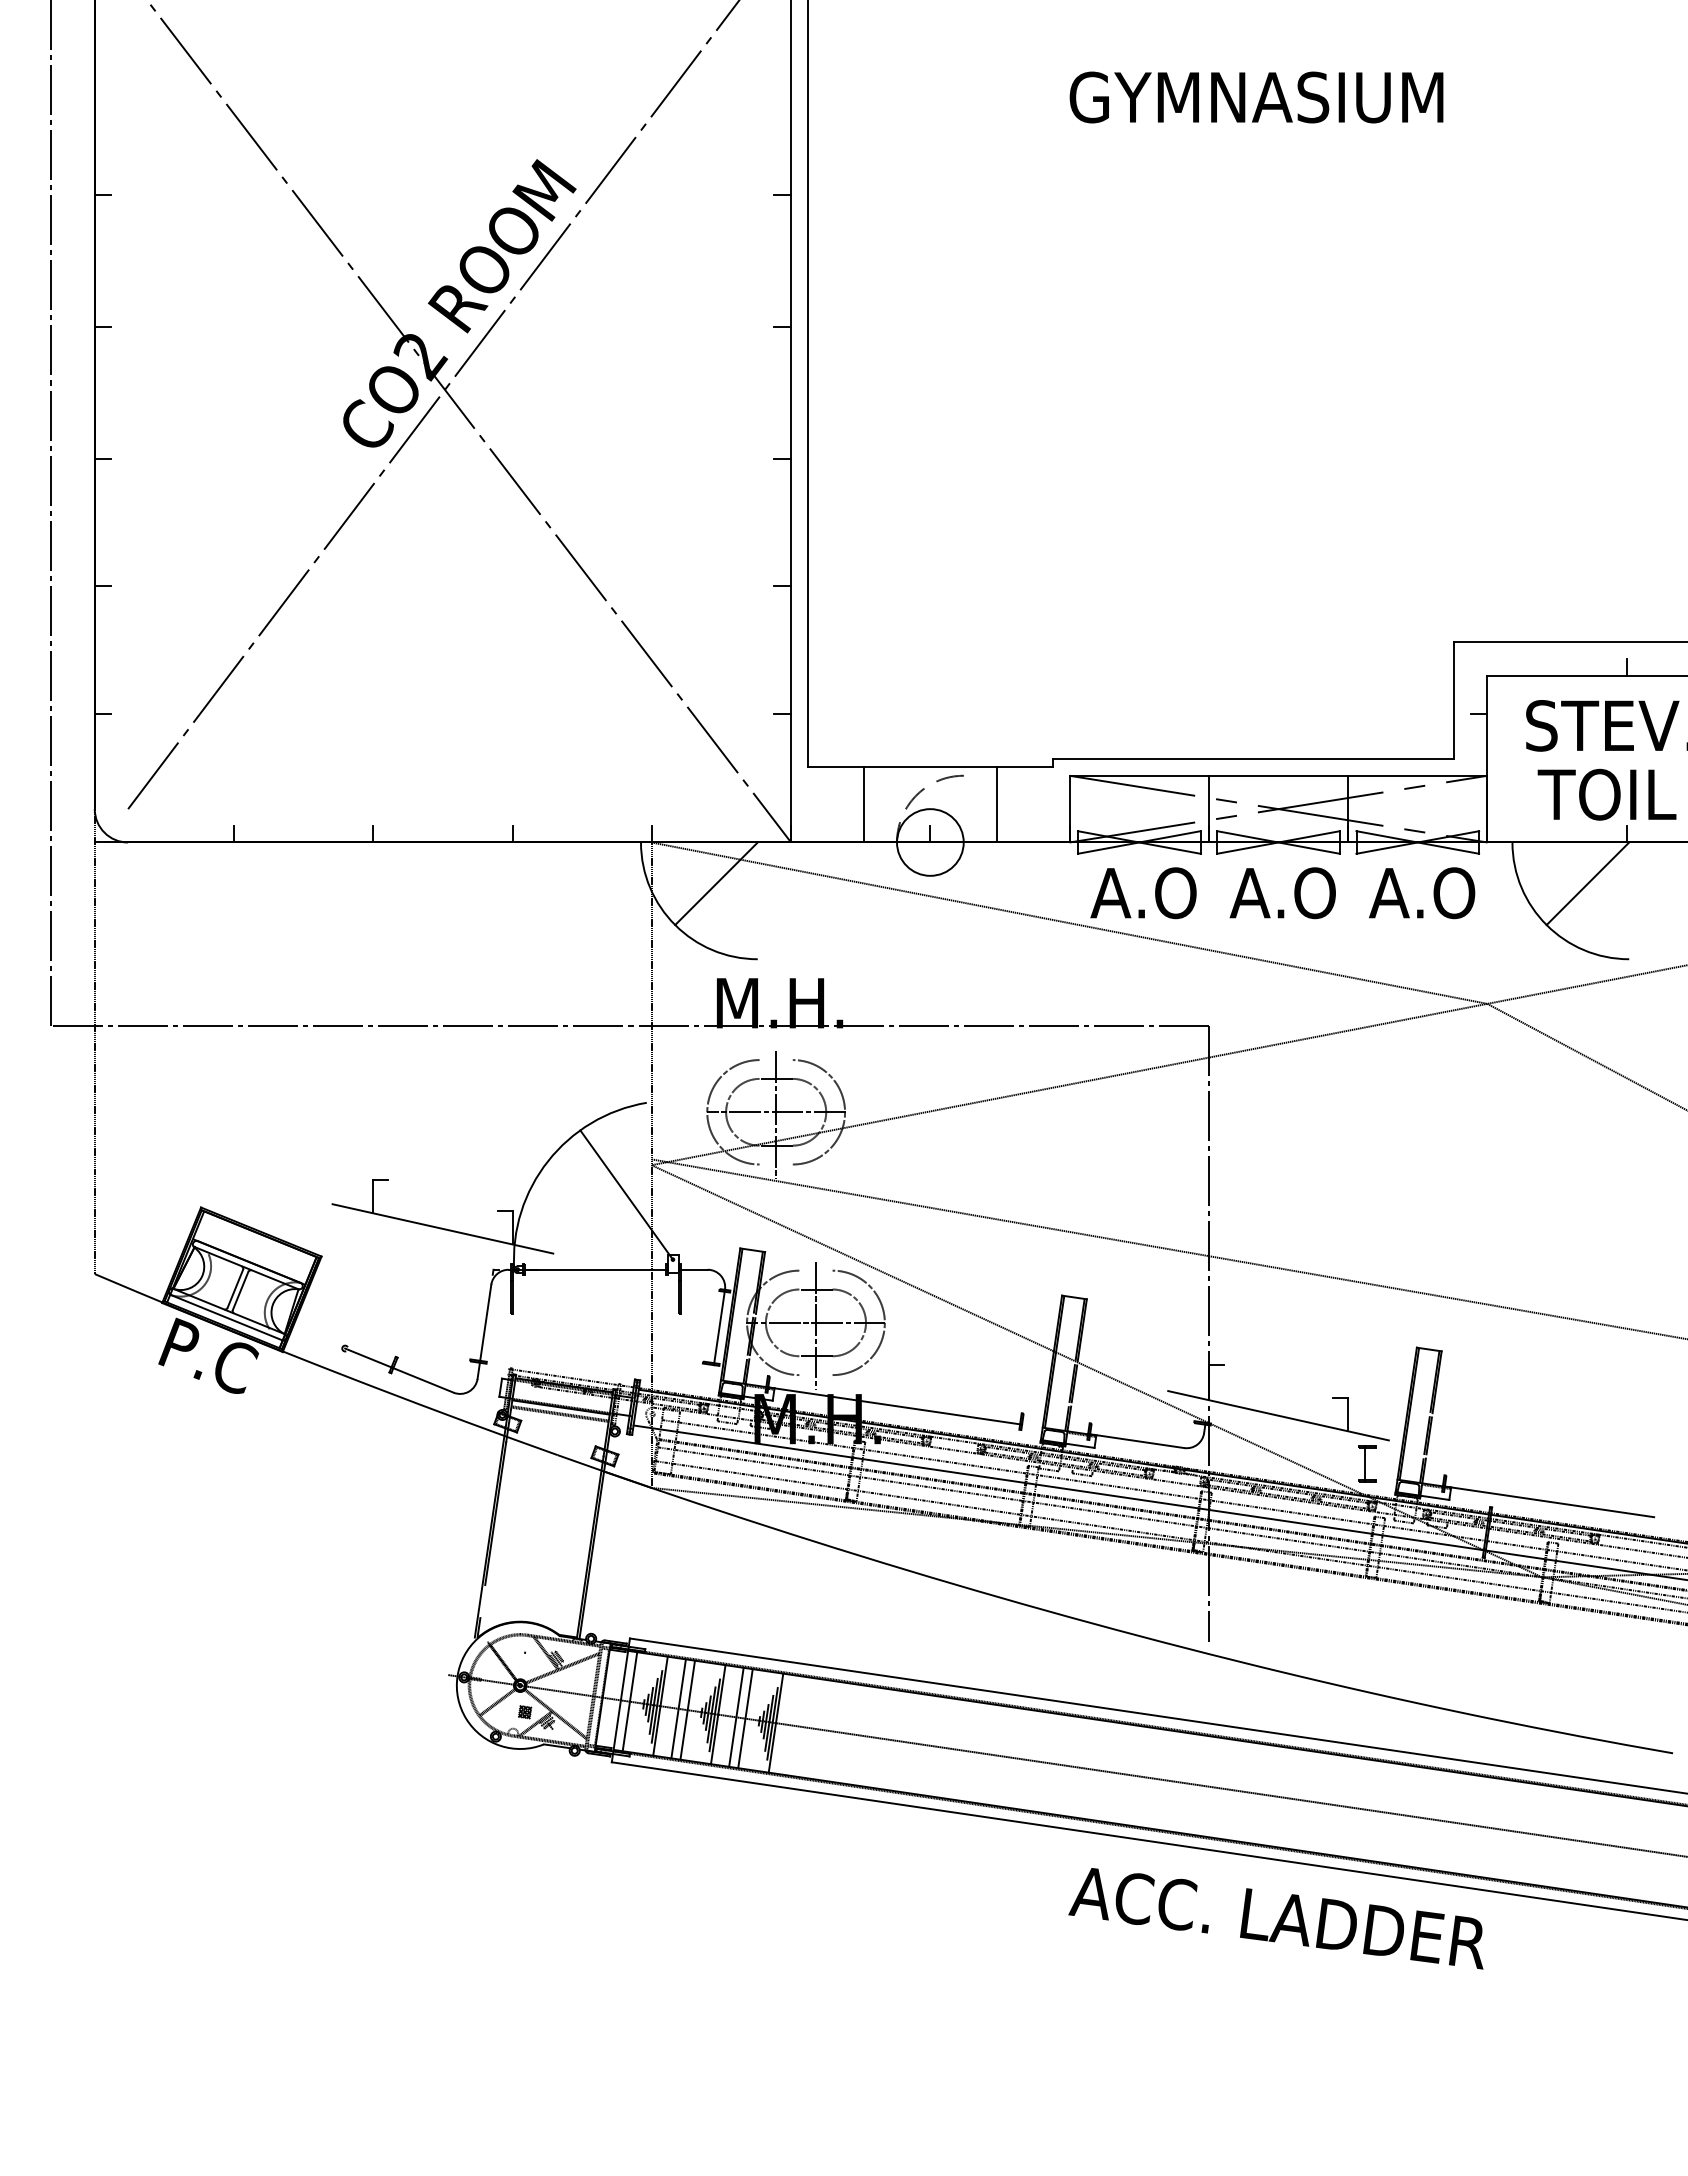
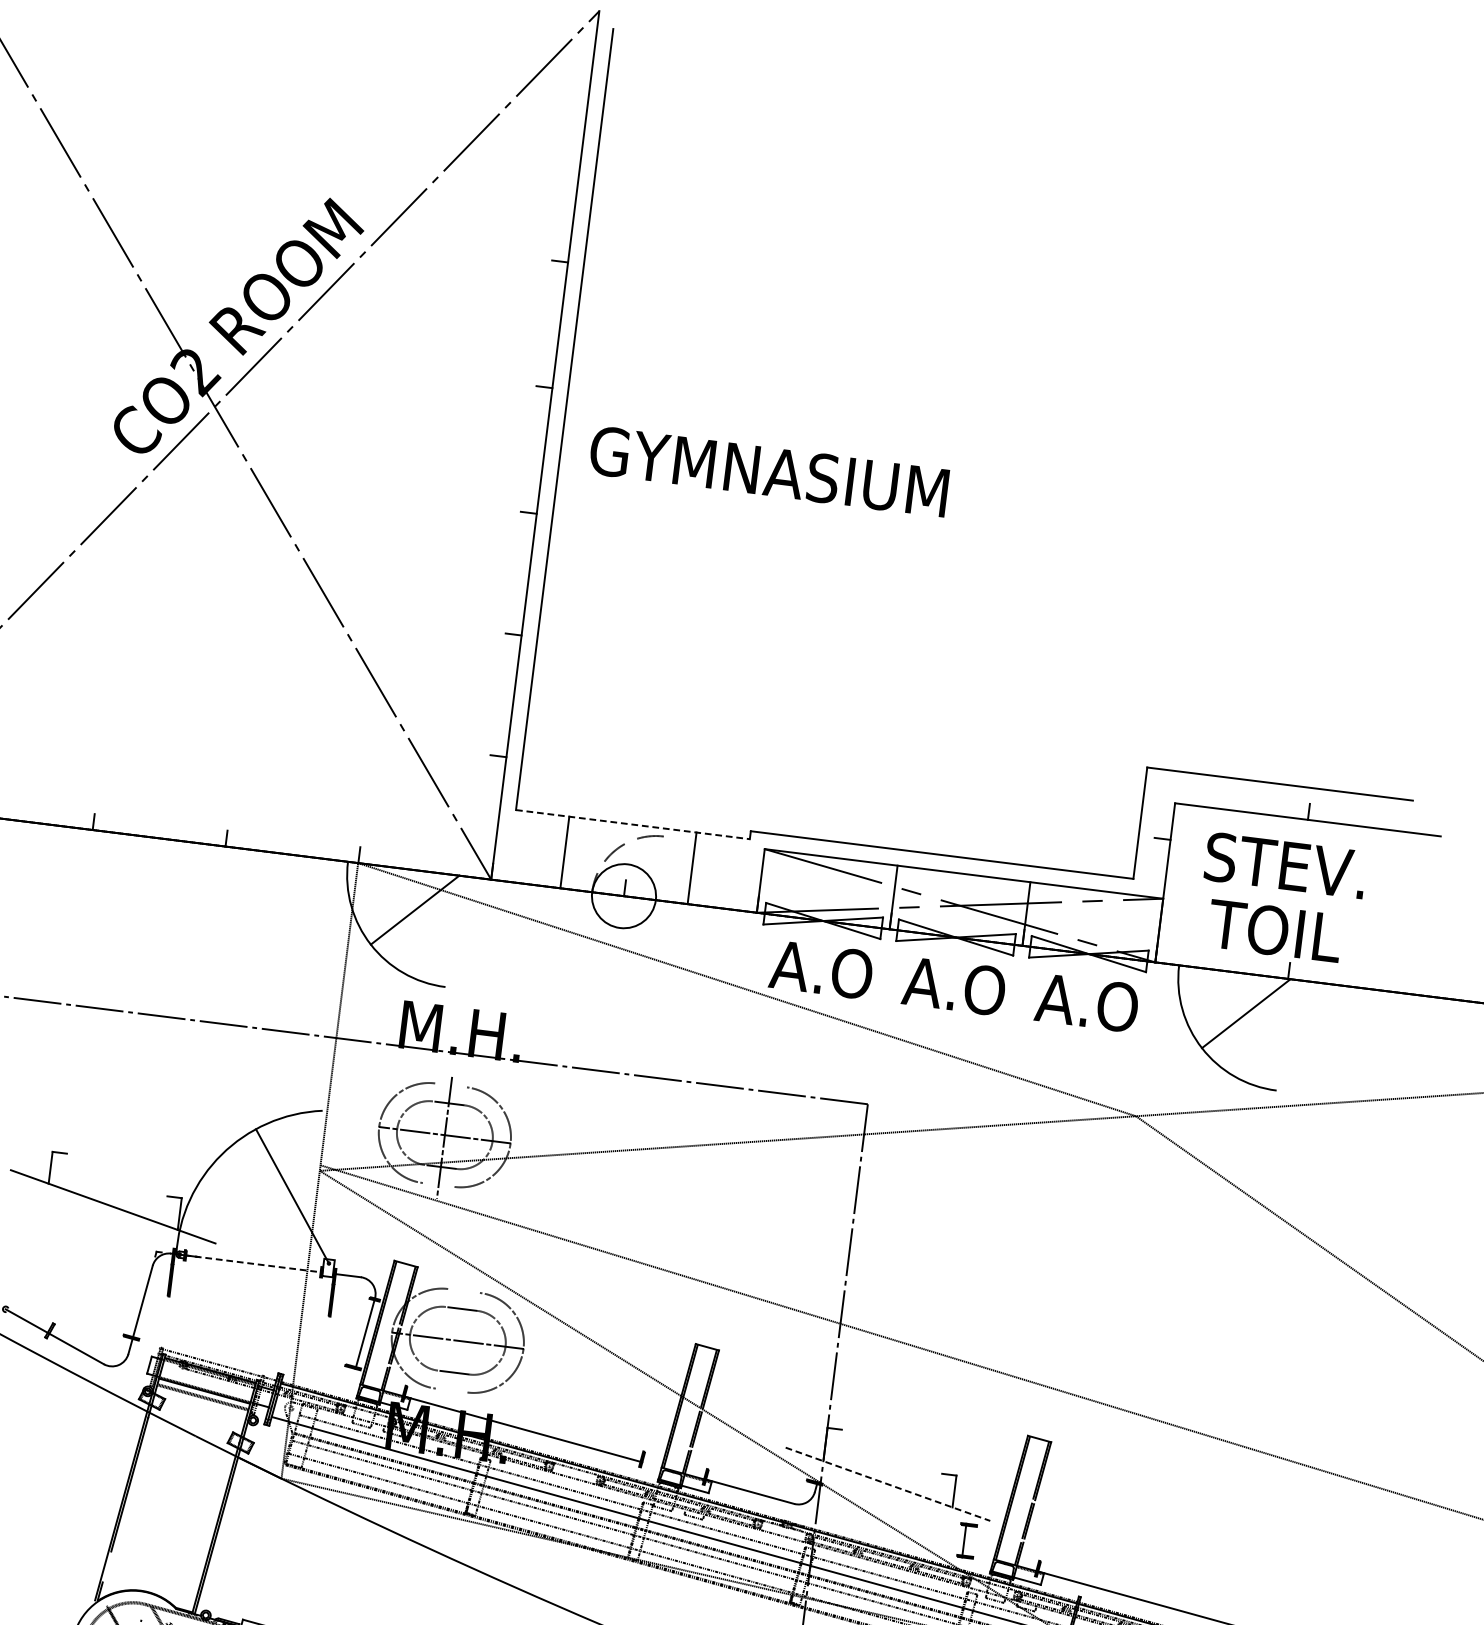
text: (1256, 97) -> (769, 471), moved
line: (930, 767) -> (633, 824), solid -> dashed
line: (594, 1269) -> (252, 1263), solid -> dashed
line: (815, 1325) -> (457, 1343), removed
line: (1279, 1415) -> (888, 1484), solid -> dashed

